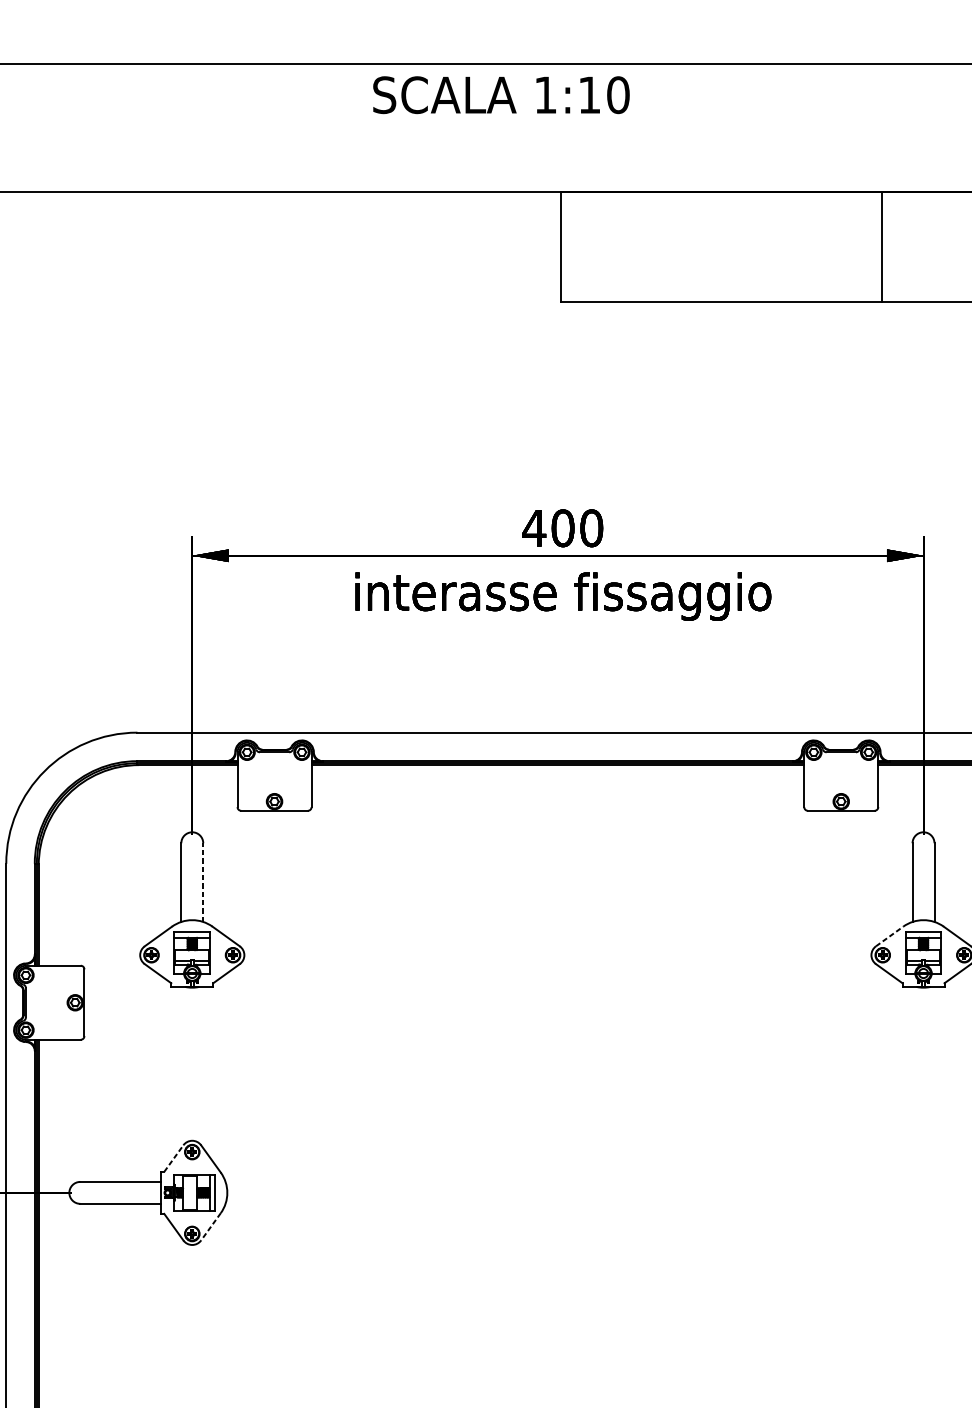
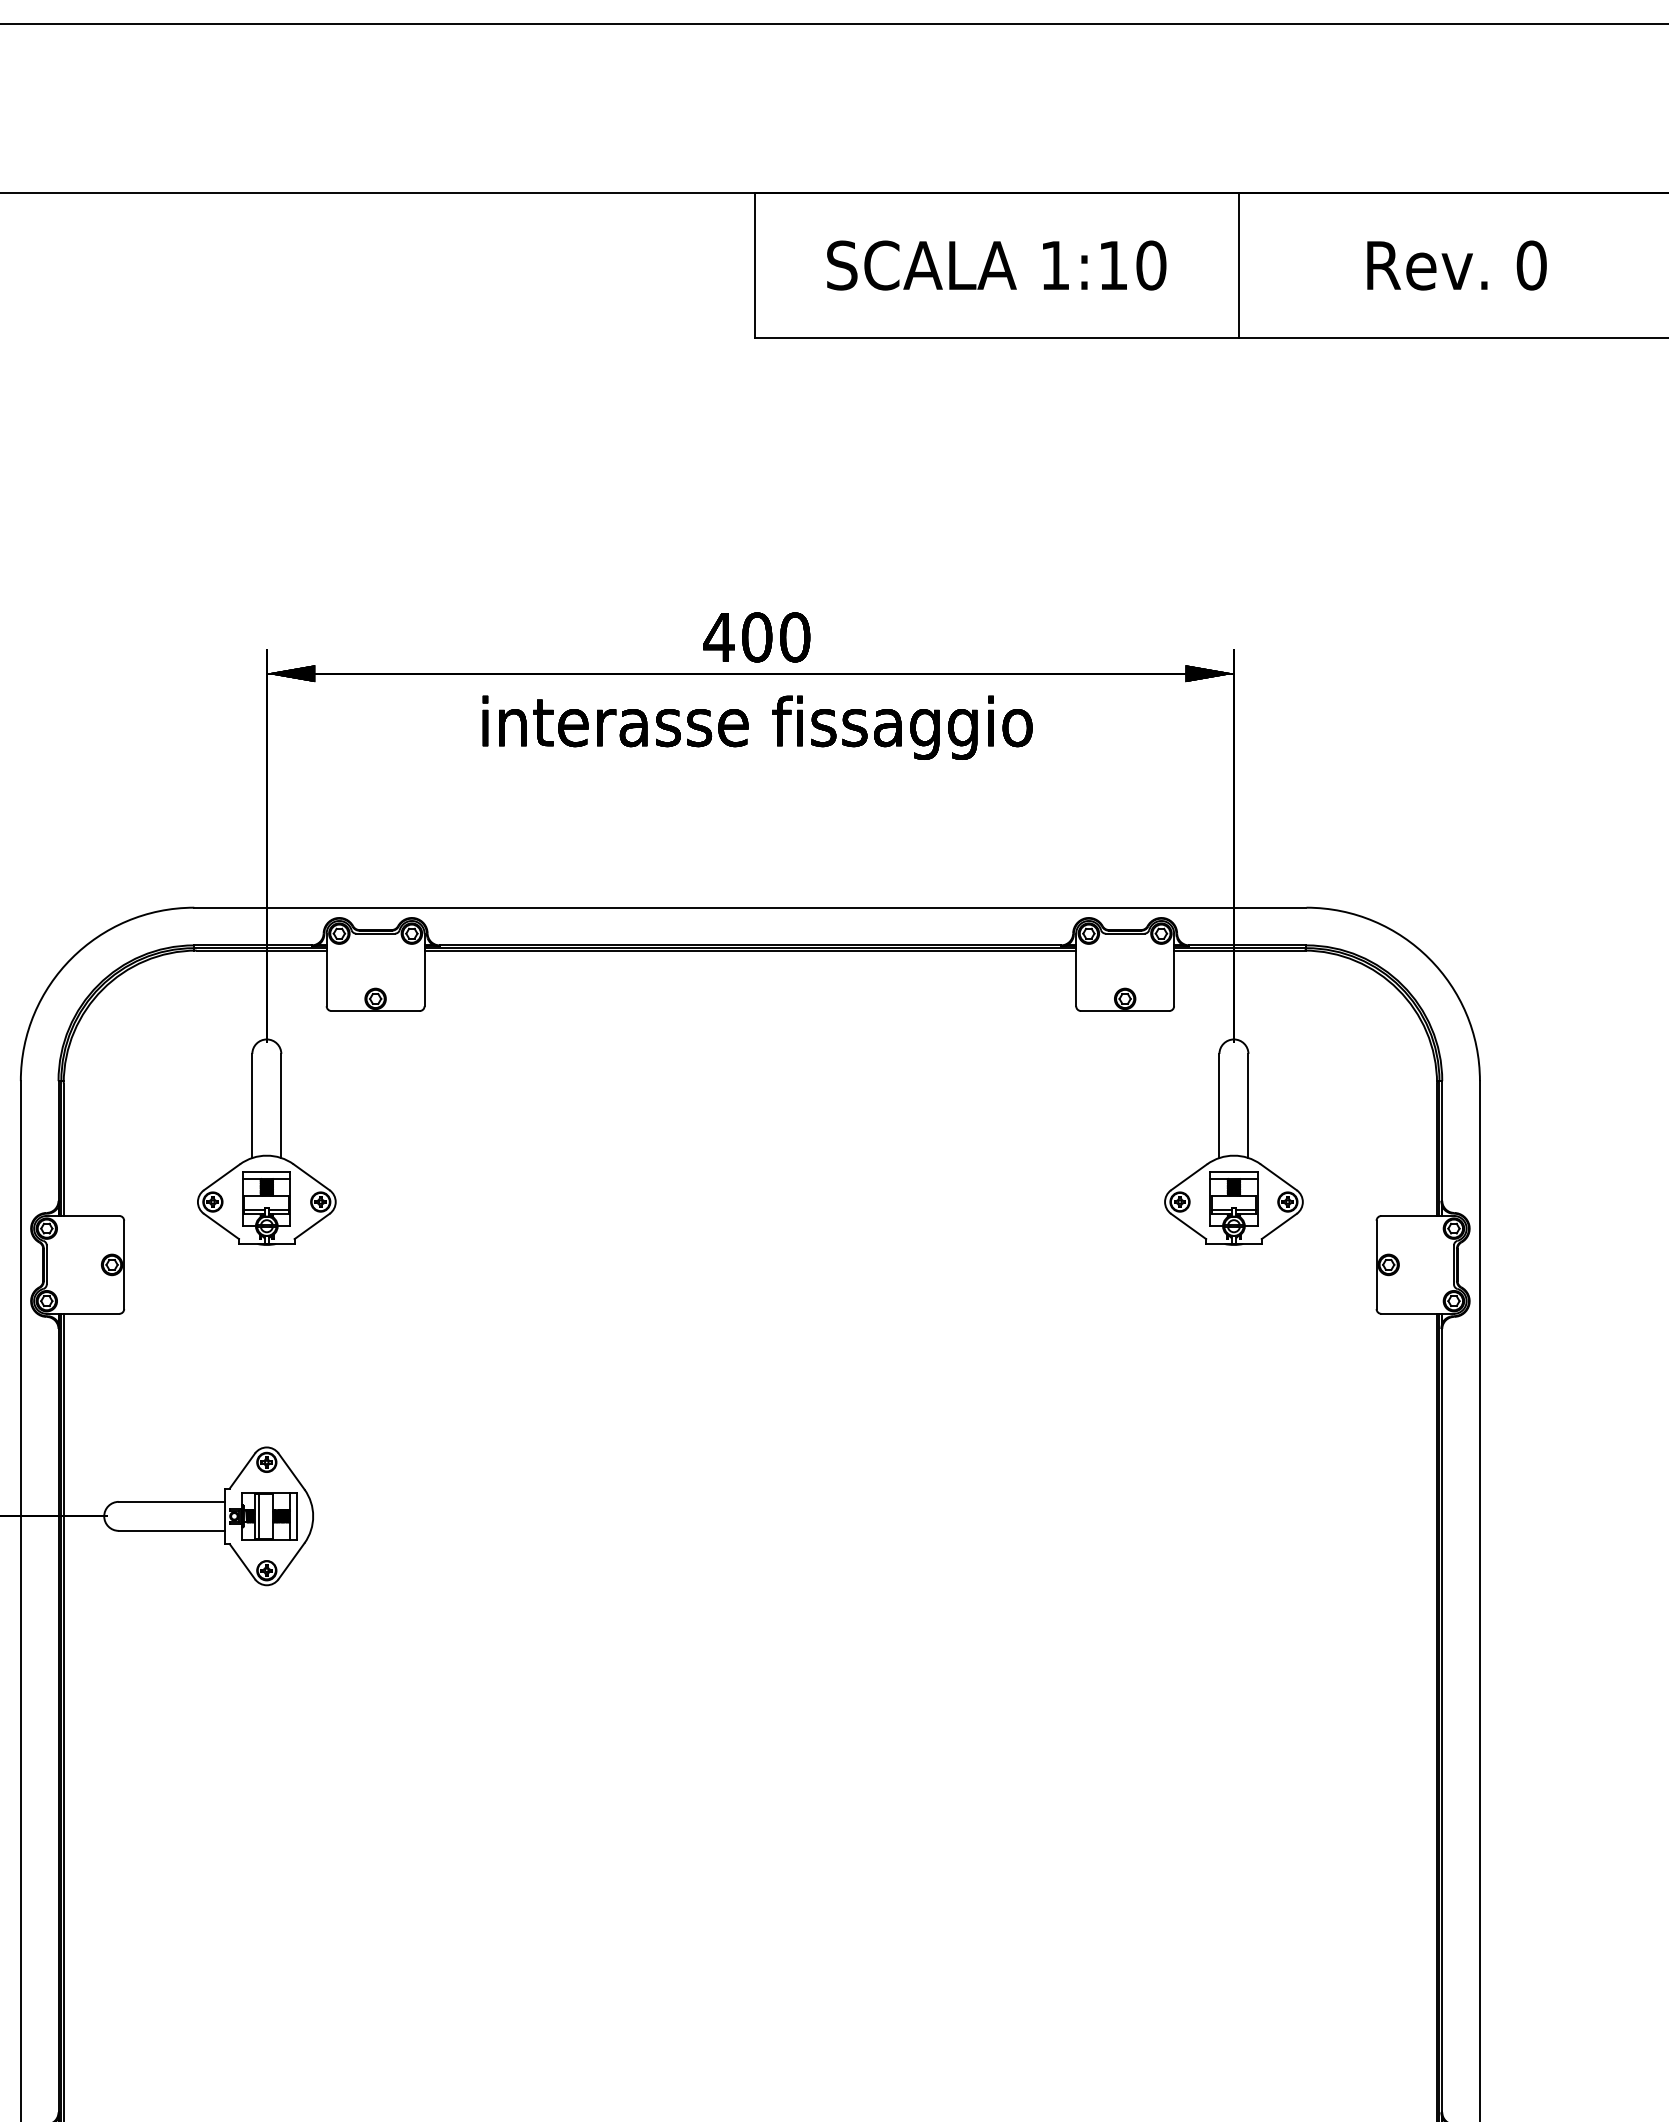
text: (501, 95) -> (996, 265), moved
line: (881, 247) -> (1238, 265), moved
line: (203, 882) -> (281, 1105), dashed -> solid
line: (889, 936) -> (1189, 1177), dashed -> solid
line: (173, 1158) -> (242, 1471), dashed -> solid
line: (186, 1192) -> (259, 1516), added
line: (210, 1227) -> (291, 1561), dashed -> solid

